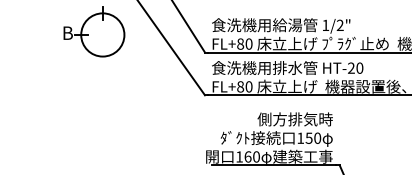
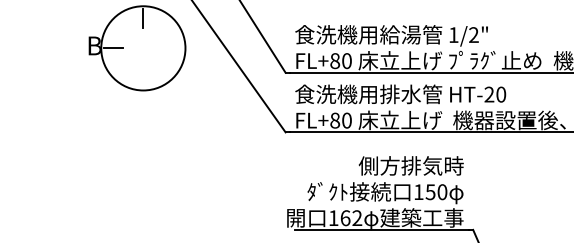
circle: (102, 35) -> (143, 48), size x1.4
text: (256, 157) -> (357, 218), 160 -> 162

